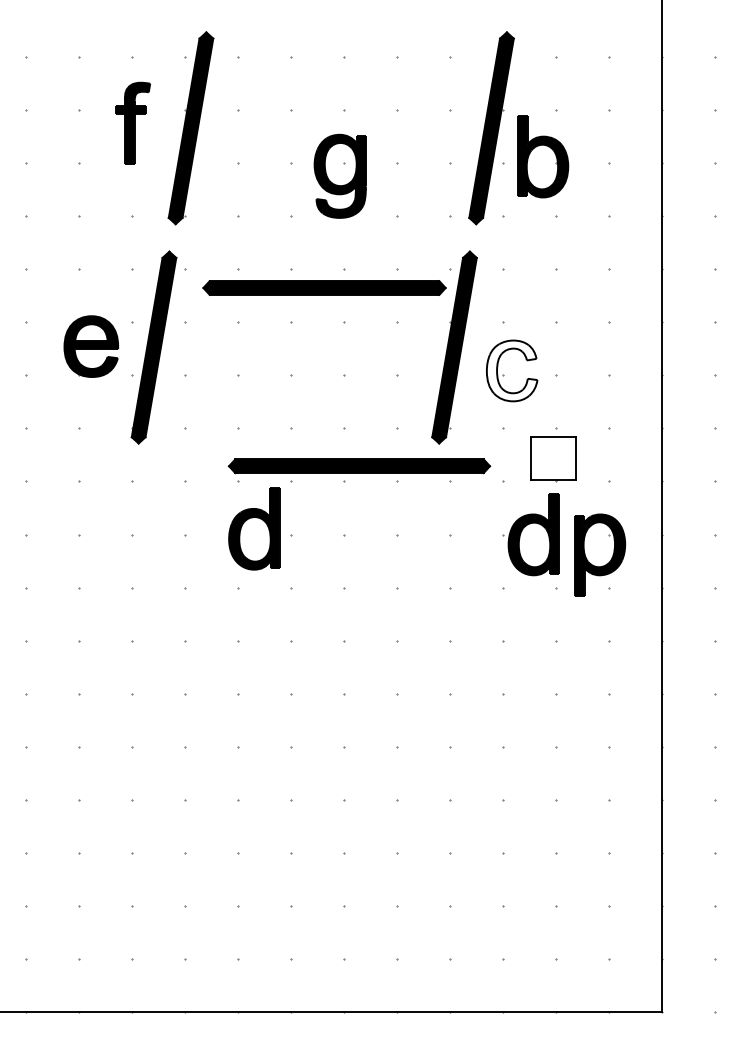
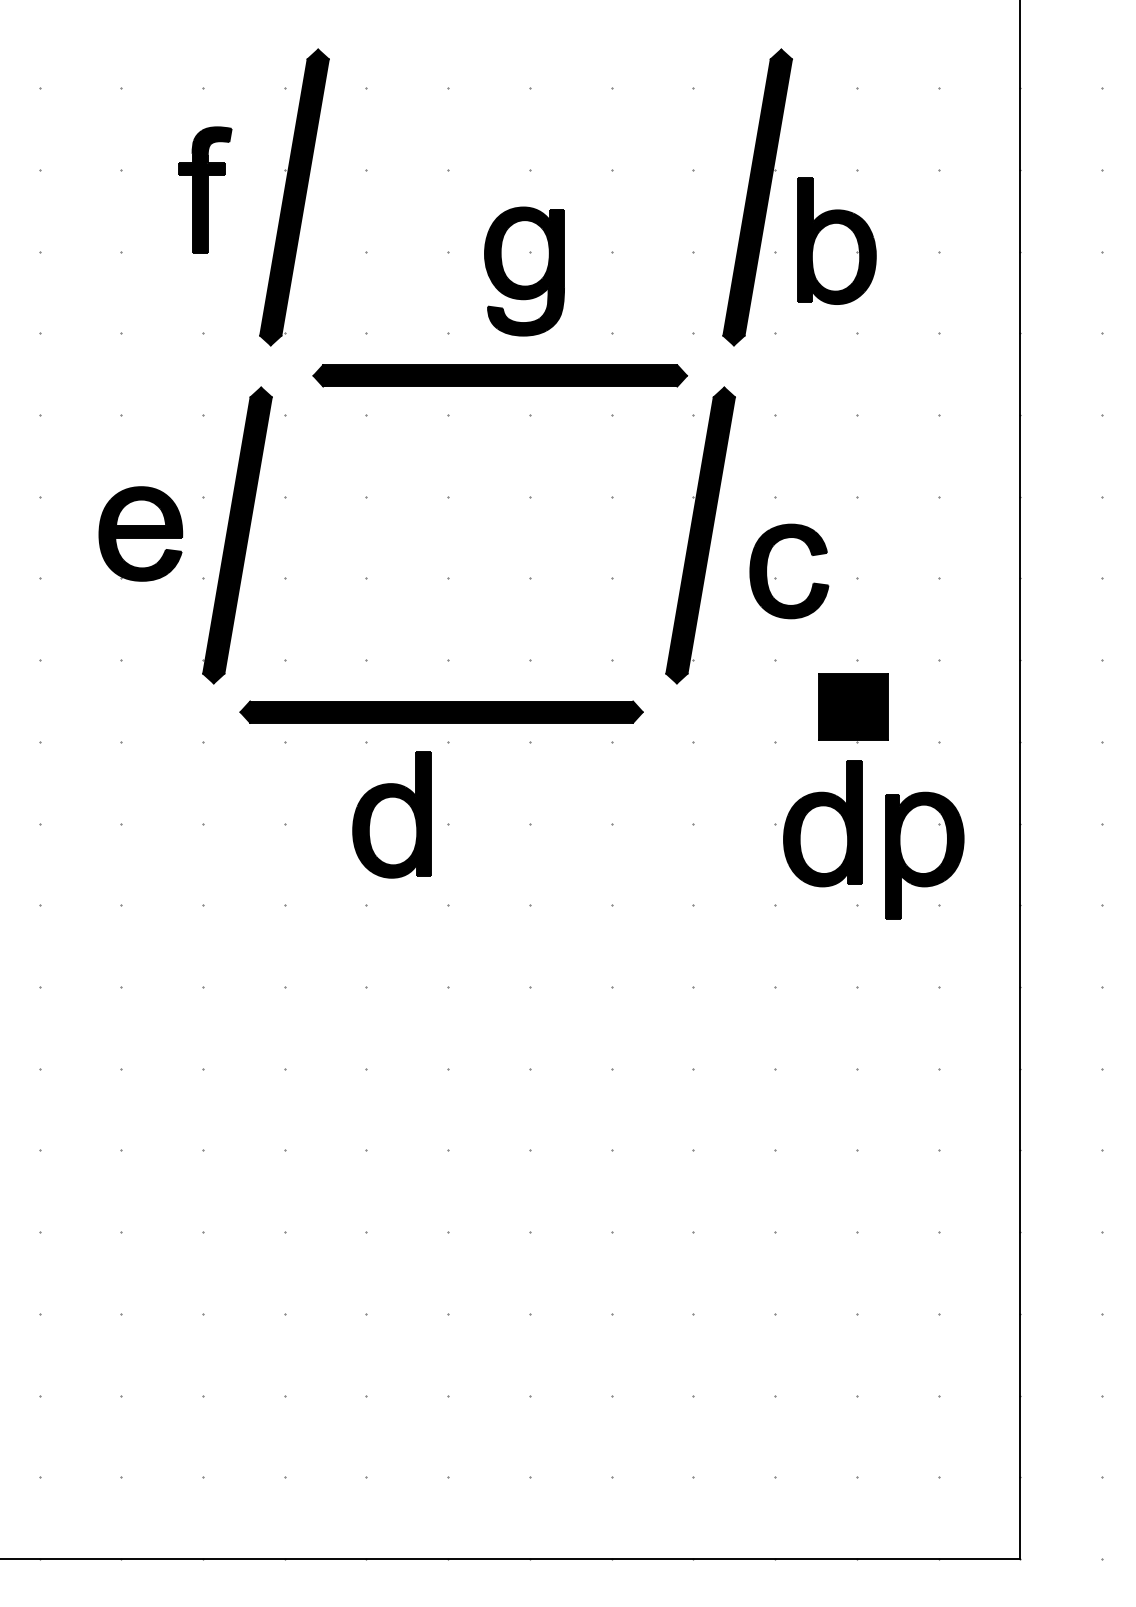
part: (324, 287) -> (500, 375), moved
fill: (511, 370) -> (788, 570), added
fill: (553, 458) -> (853, 706), added
part: (359, 466) -> (441, 712), moved

